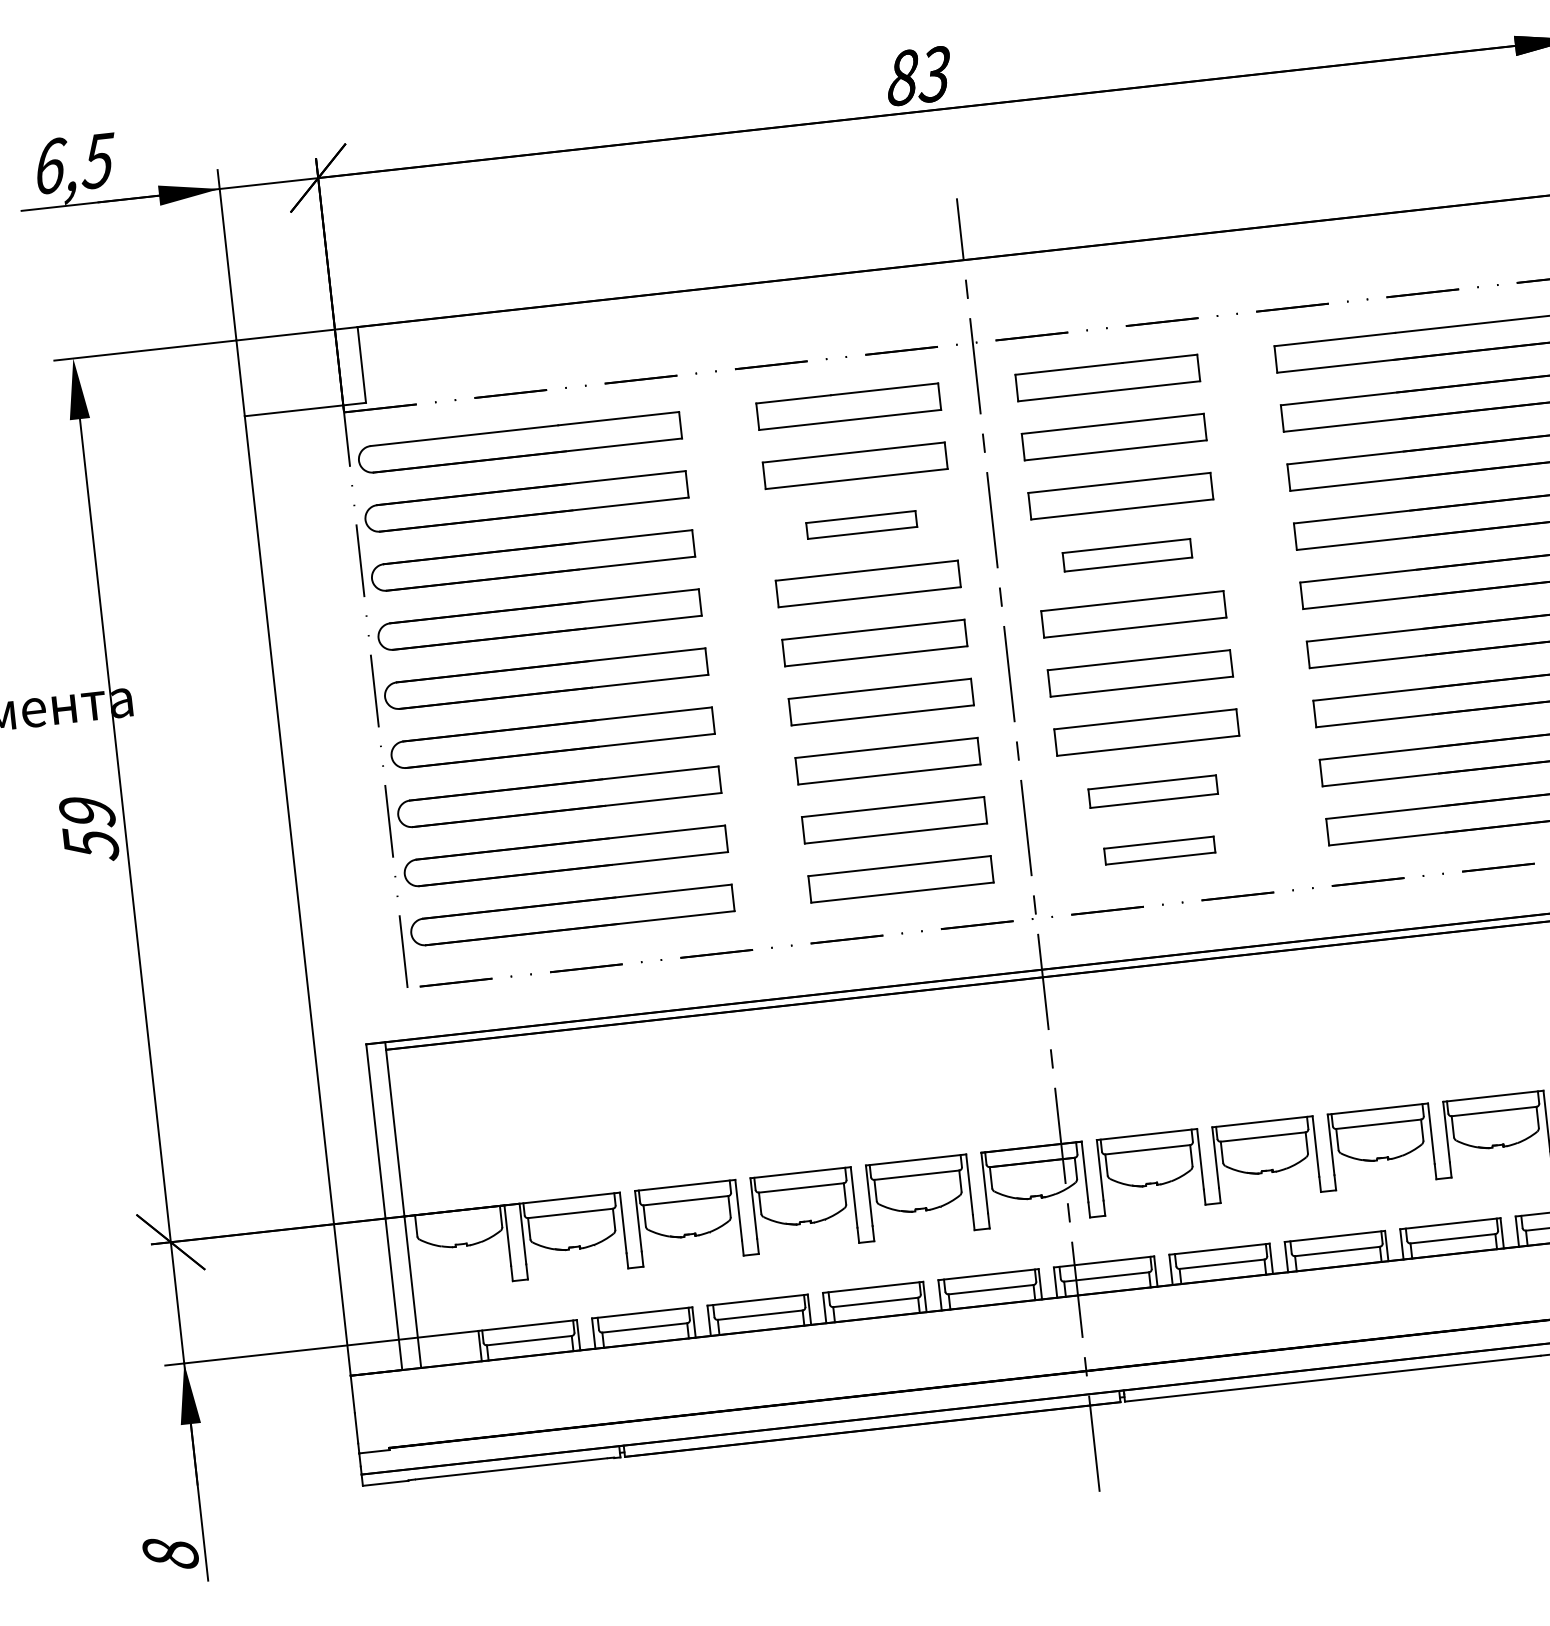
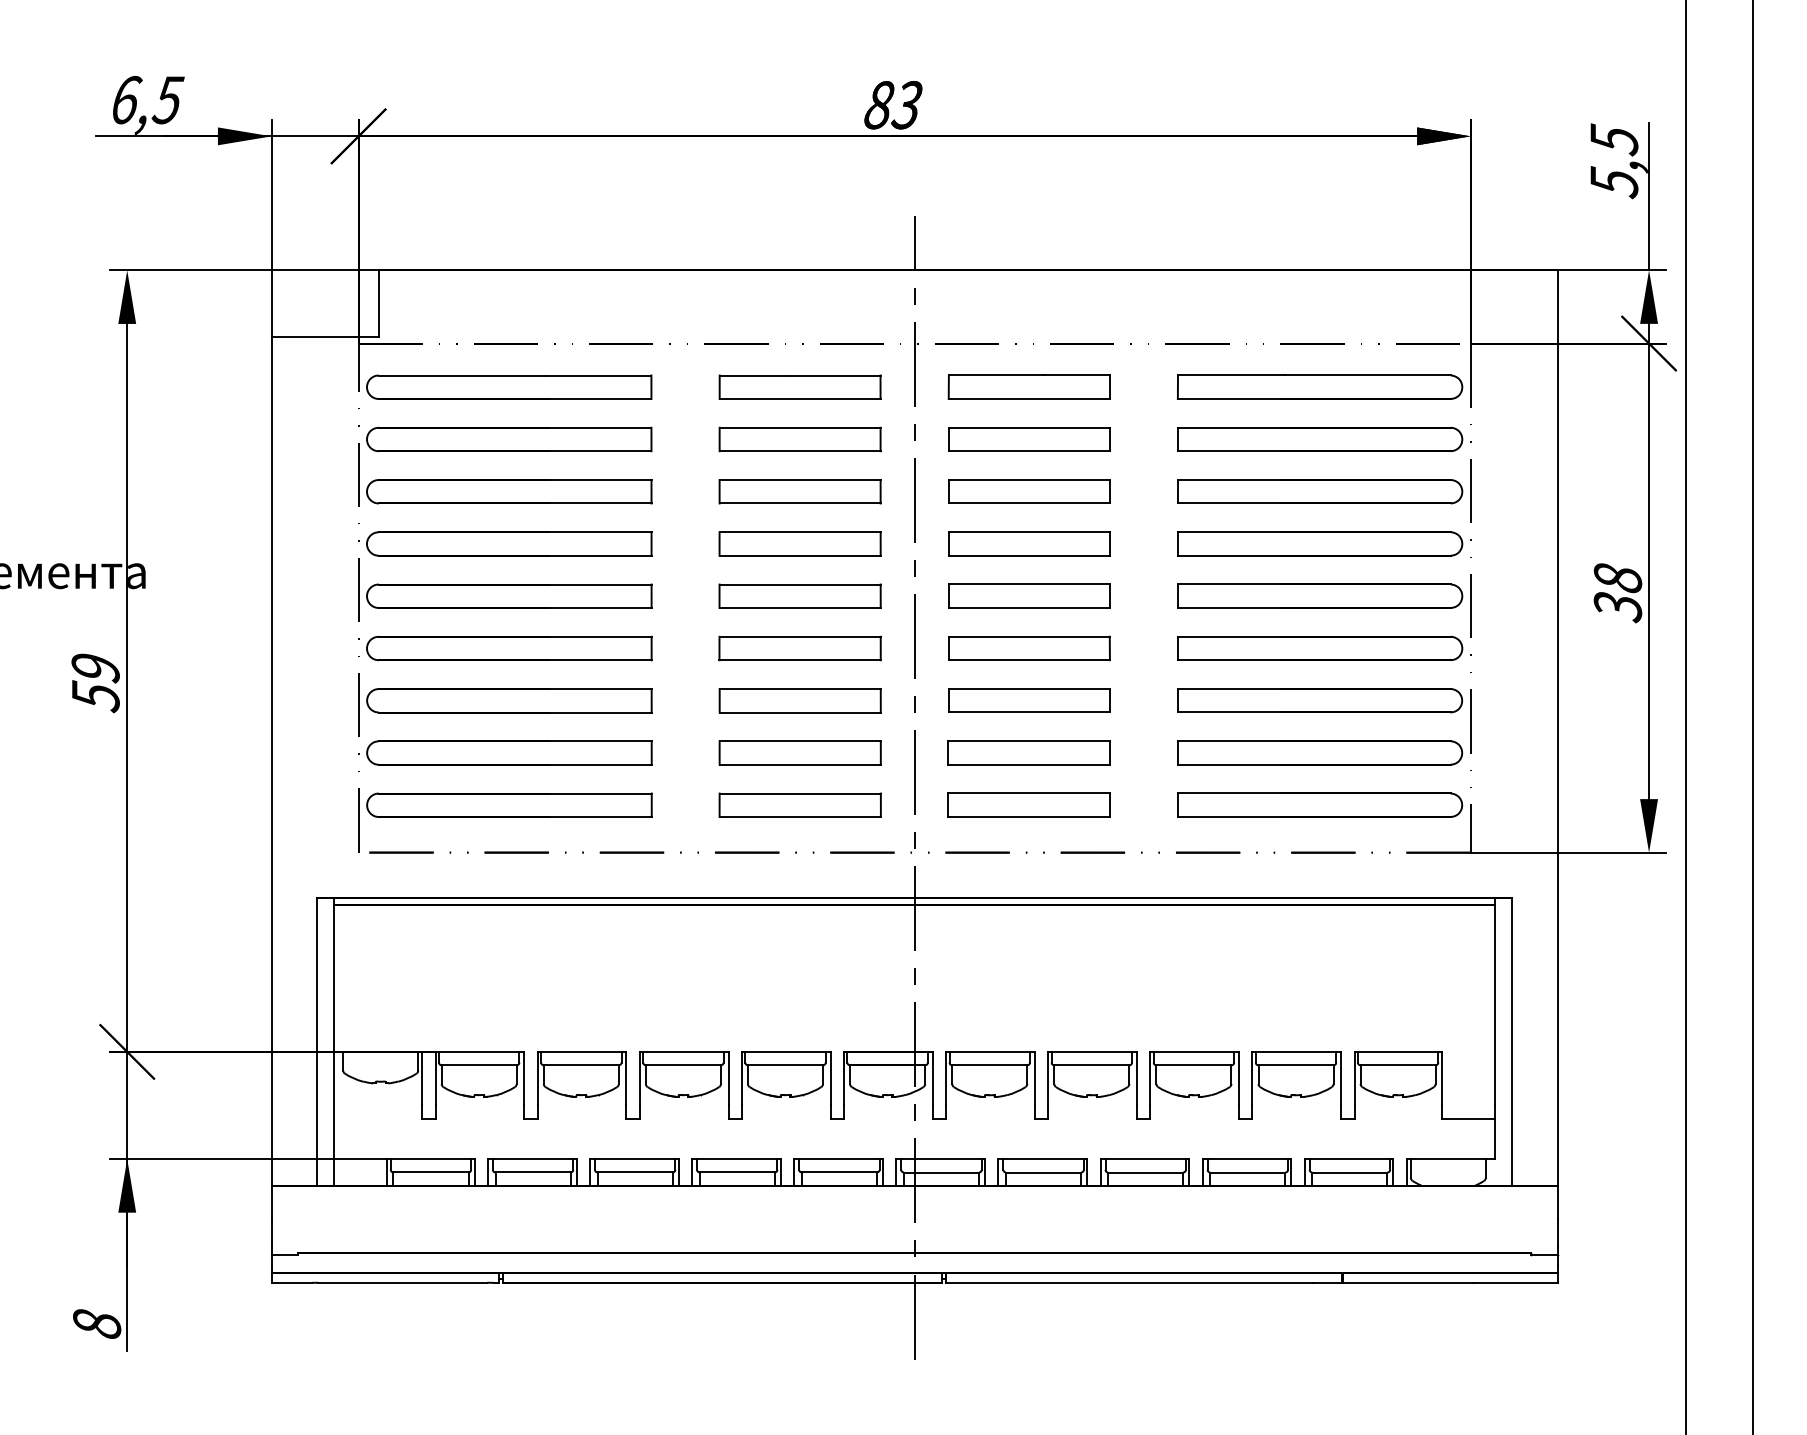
part: (861, 524) -> (799, 491), size x1.67
part: (1127, 554) -> (1029, 543), size x1.43
part: (1152, 791) -> (1028, 752), size x1.43
part: (1159, 849) -> (1028, 804), size x1.67

